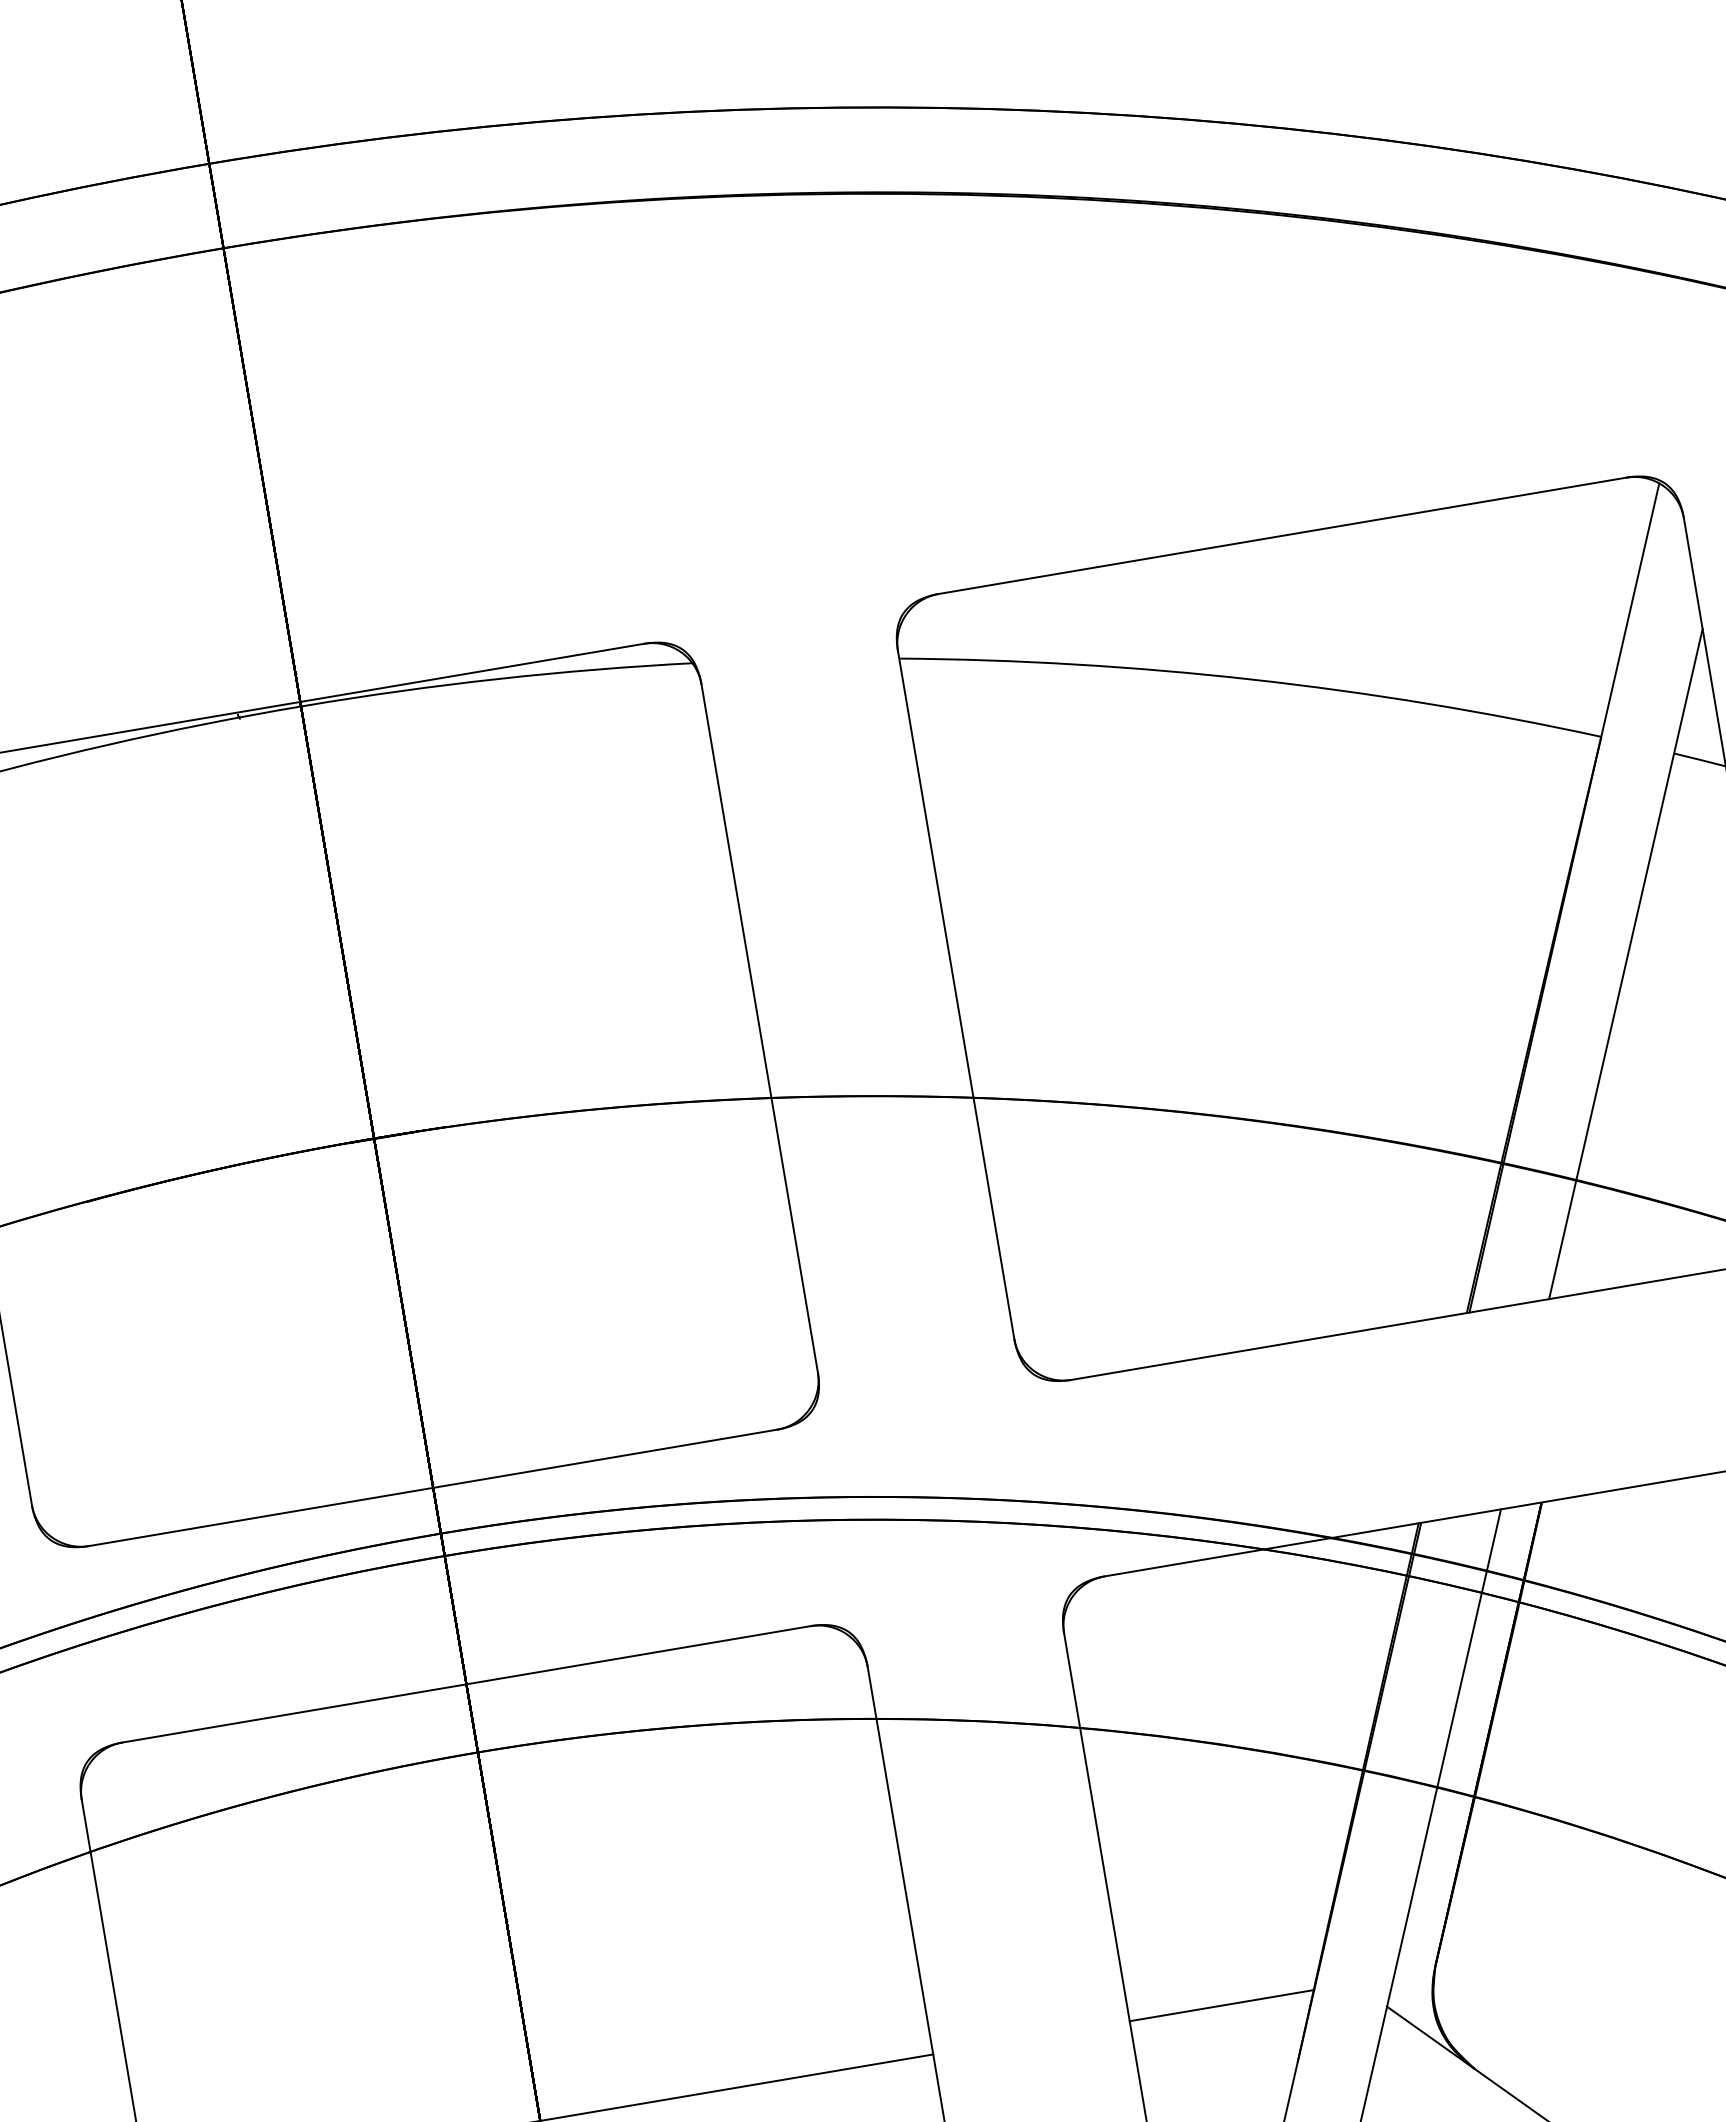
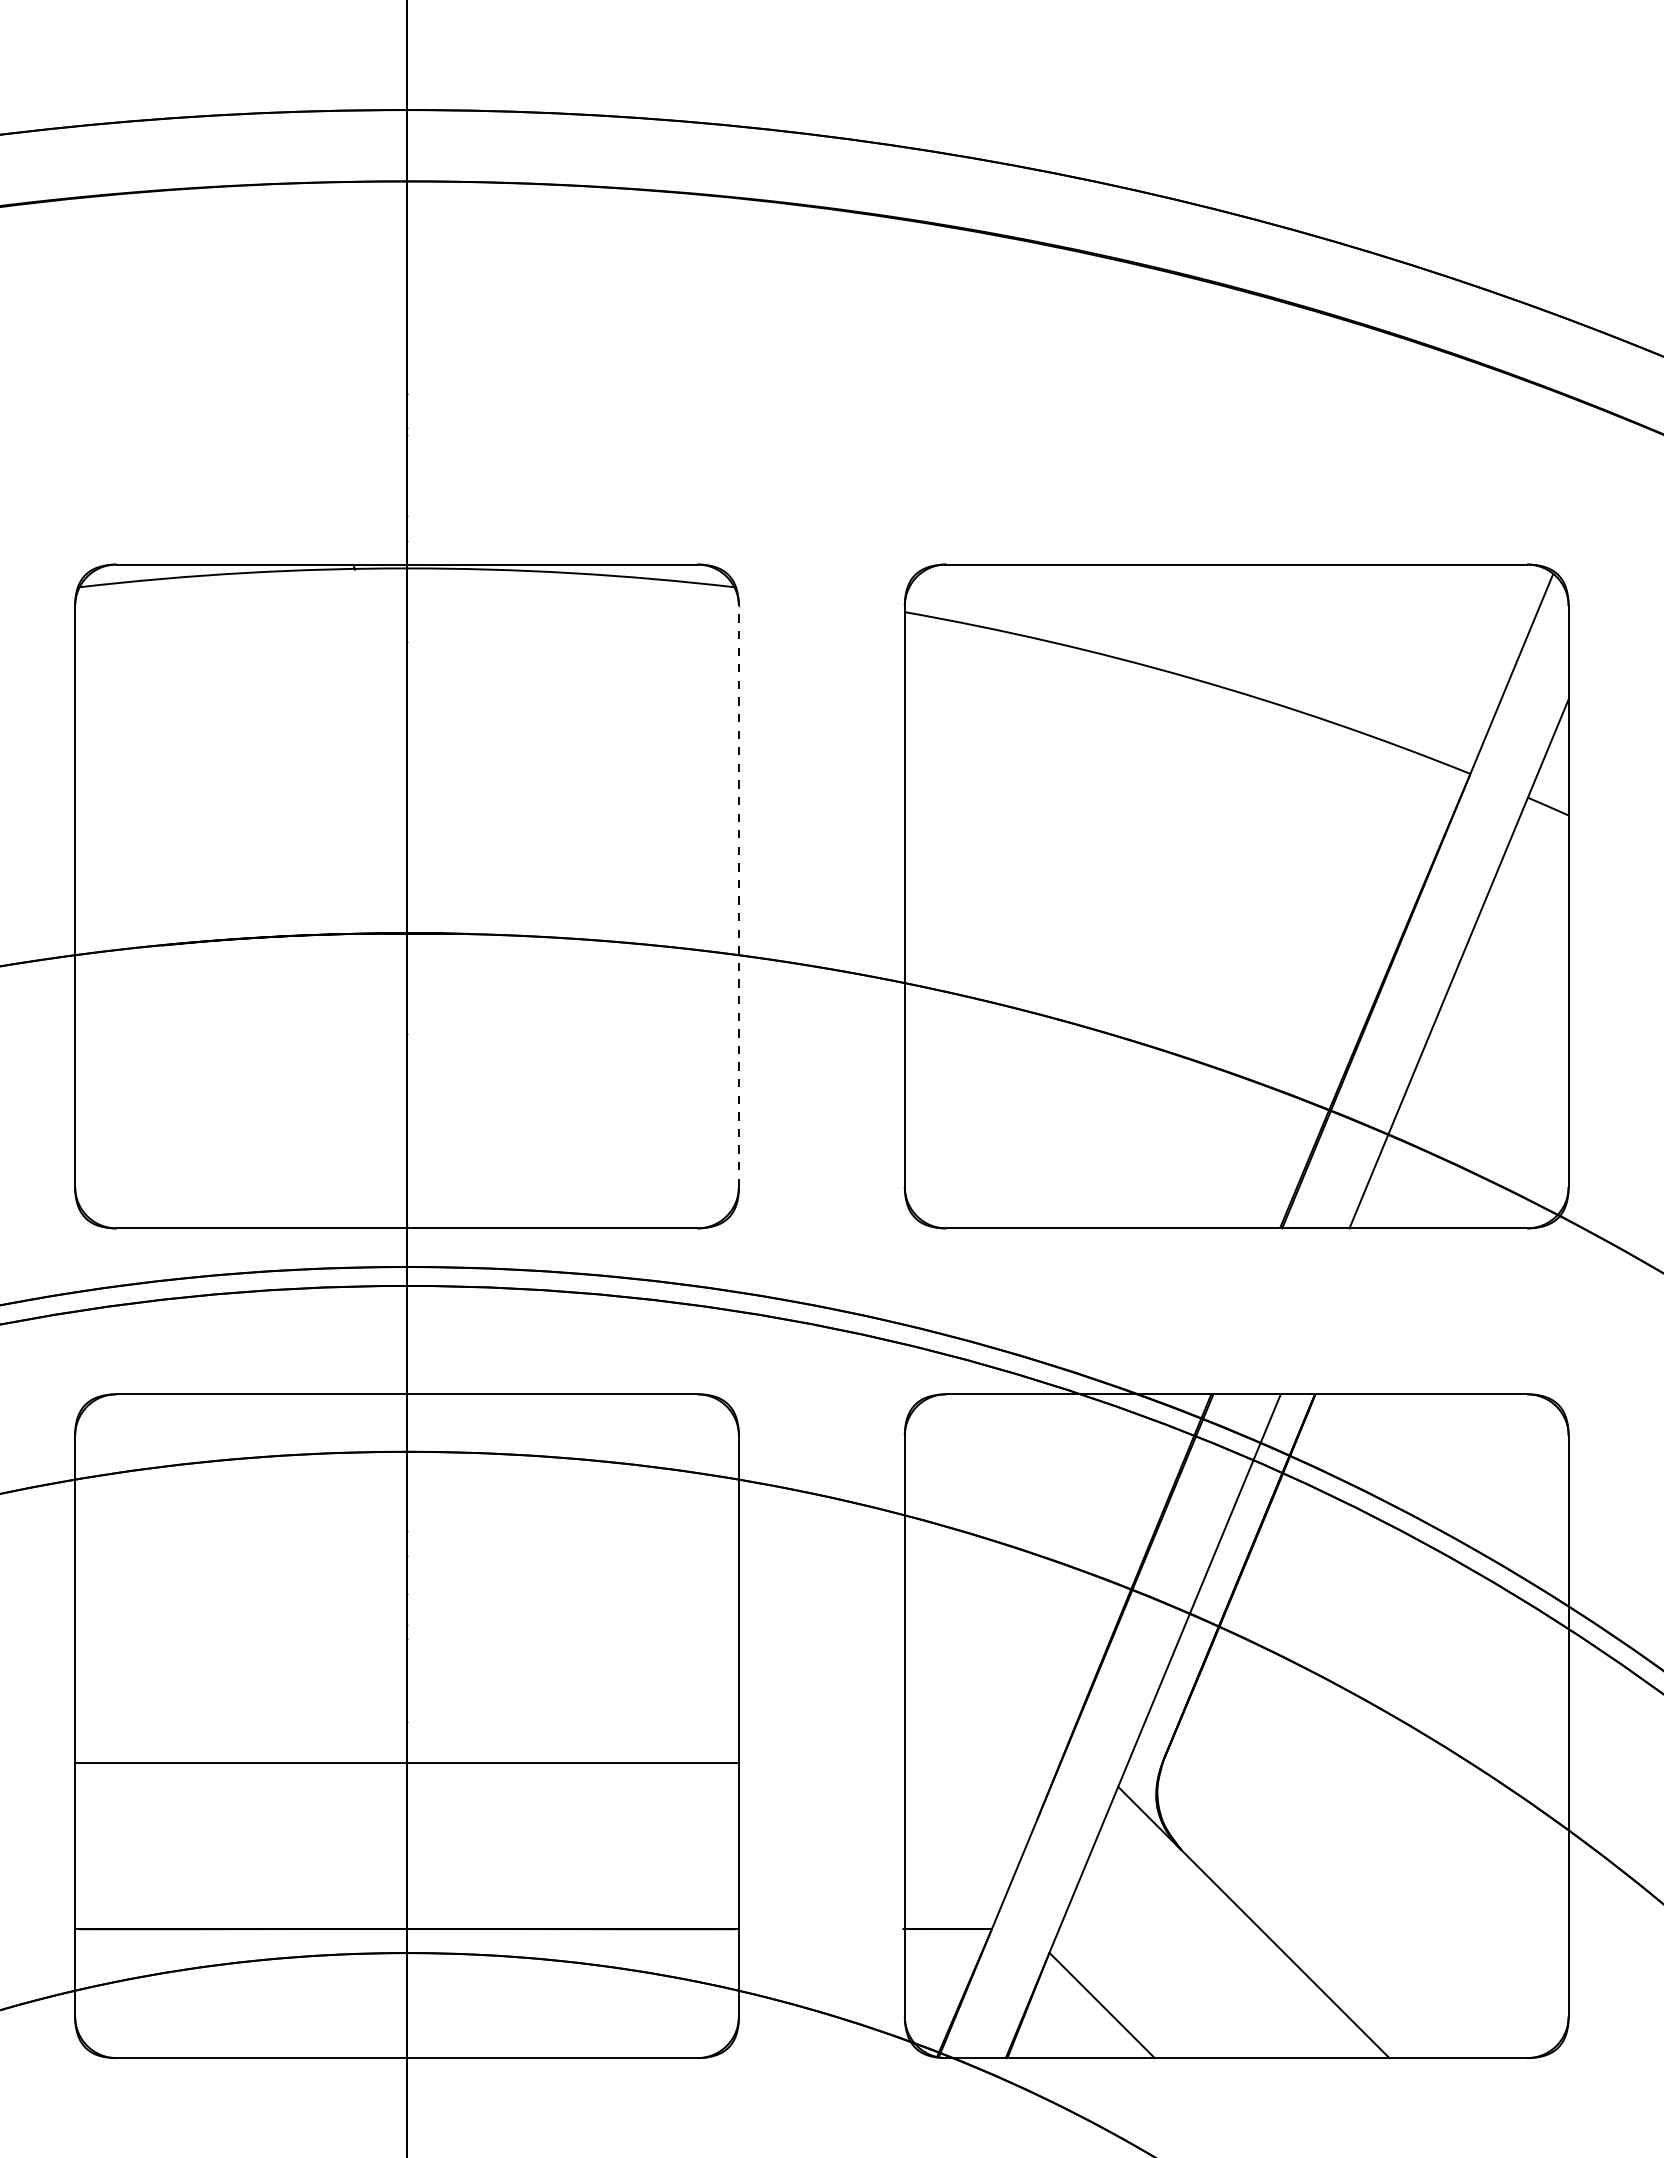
line: (759, 1027) -> (738, 895), solid -> dashed
line: (1221, 2006) -> (982, 1763), removed

